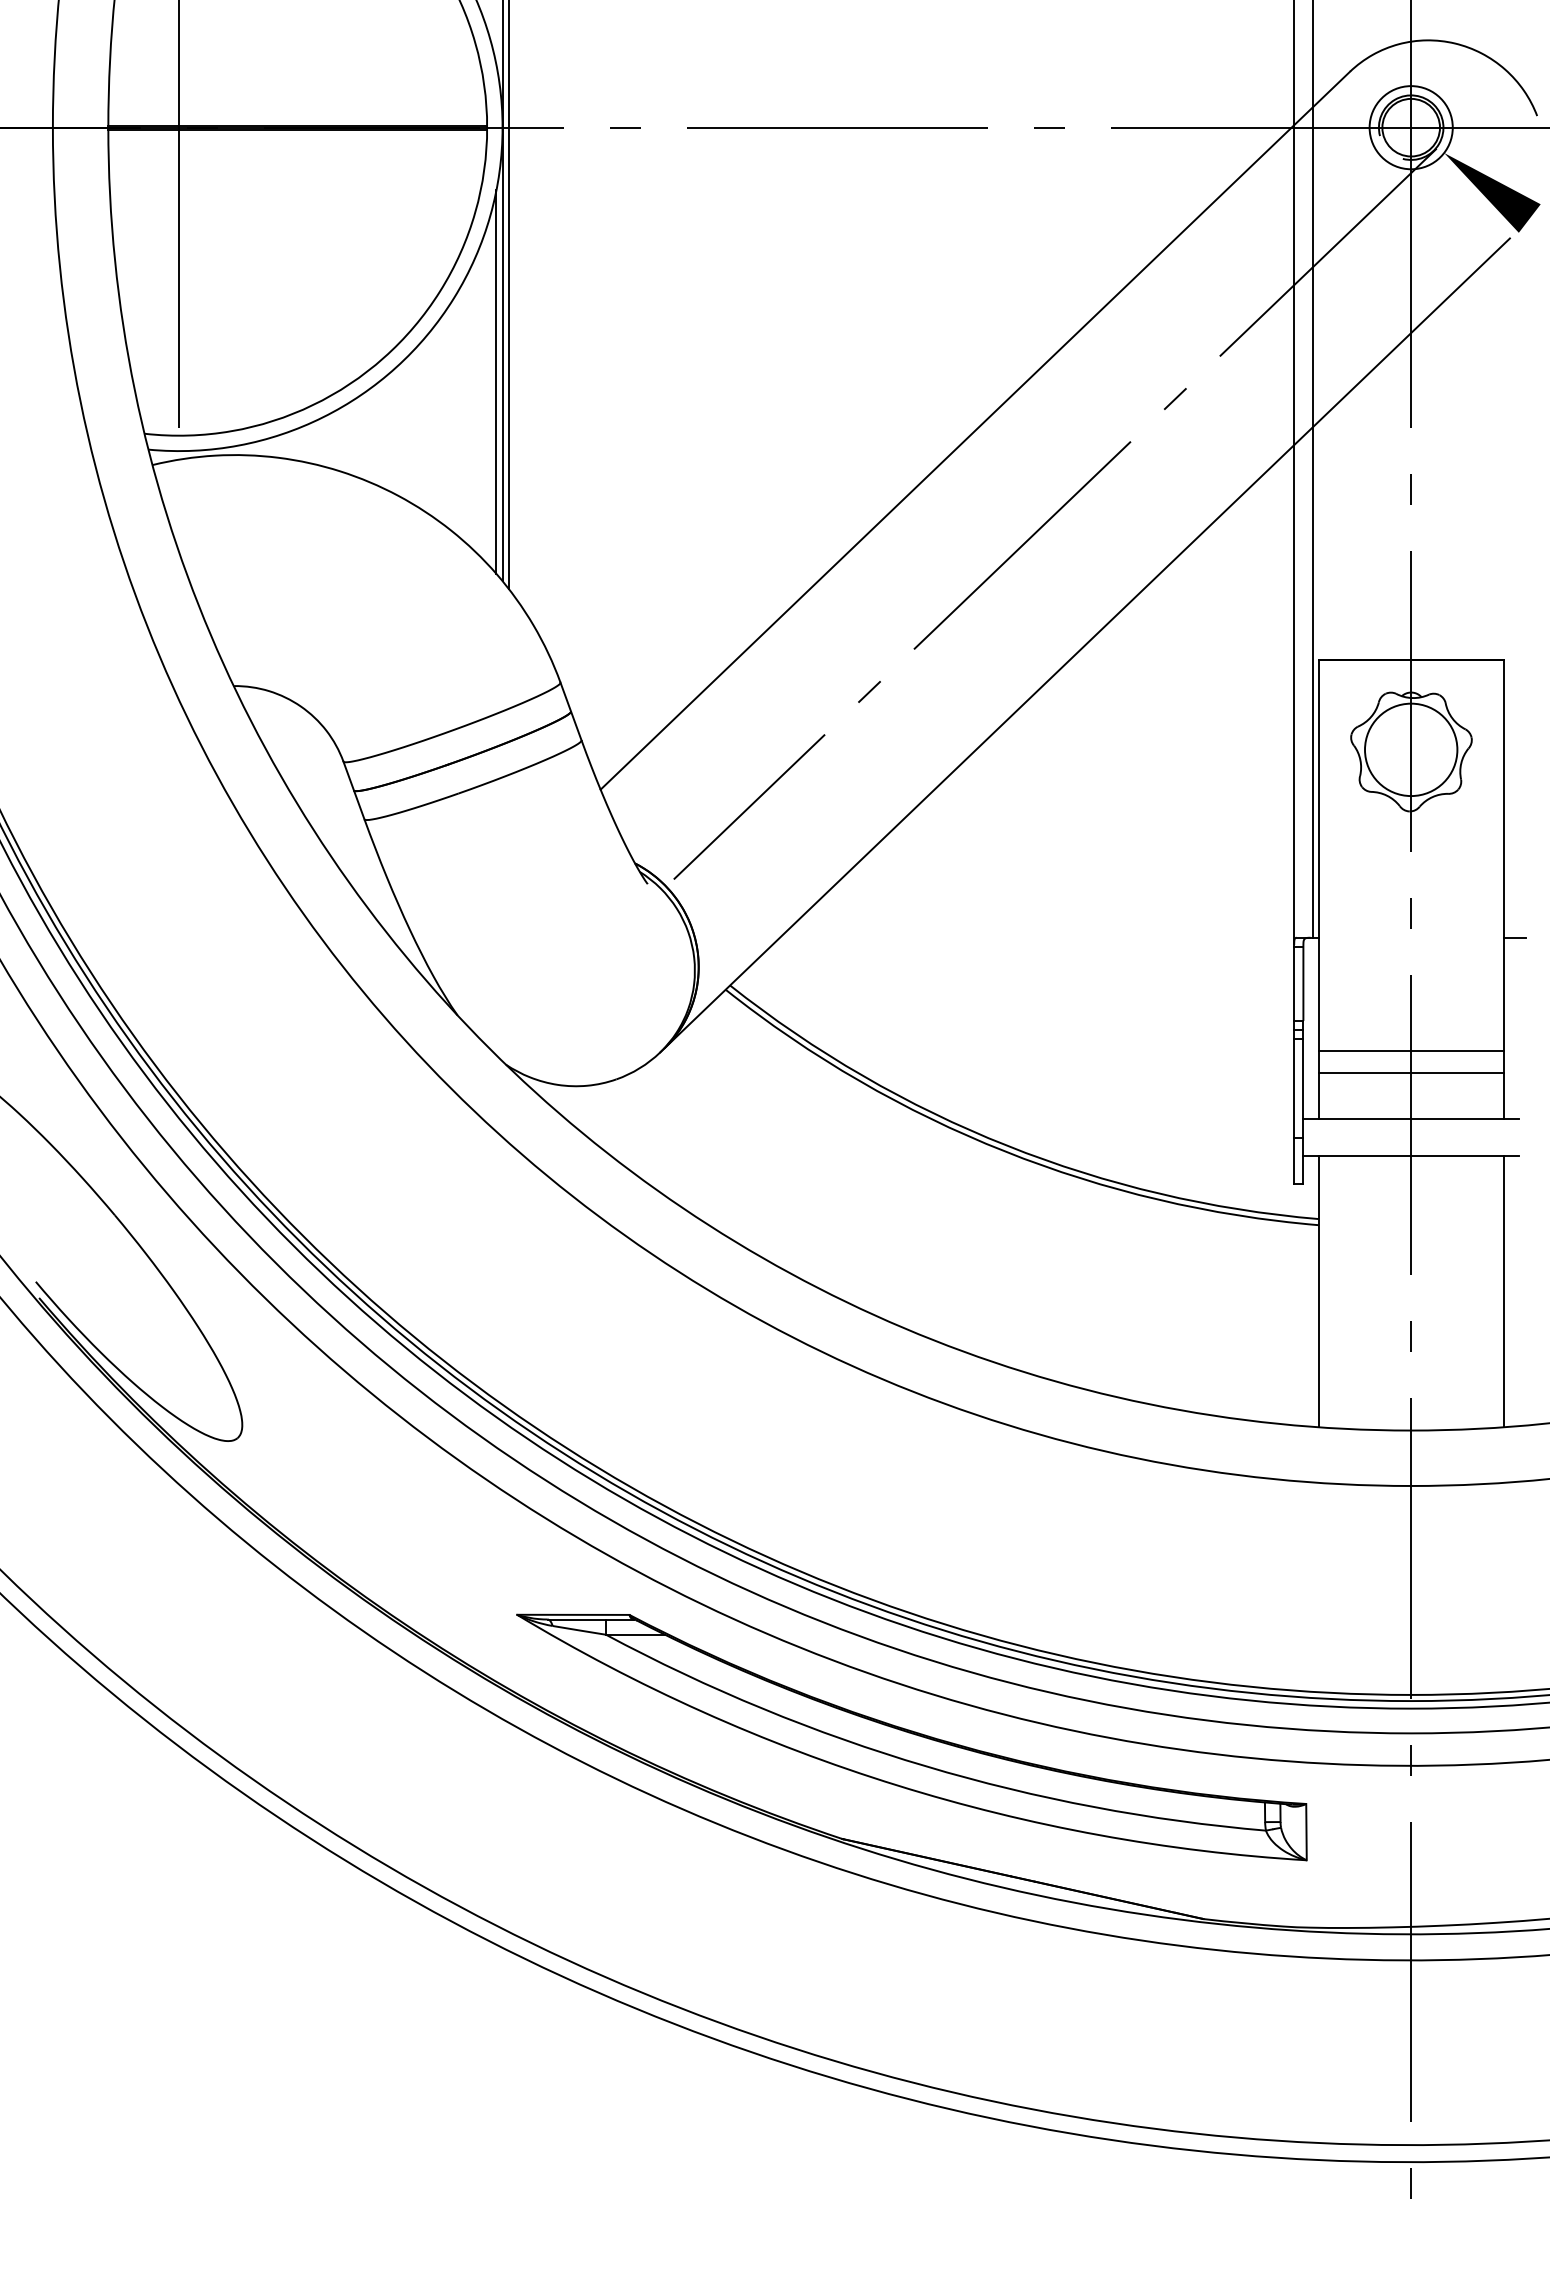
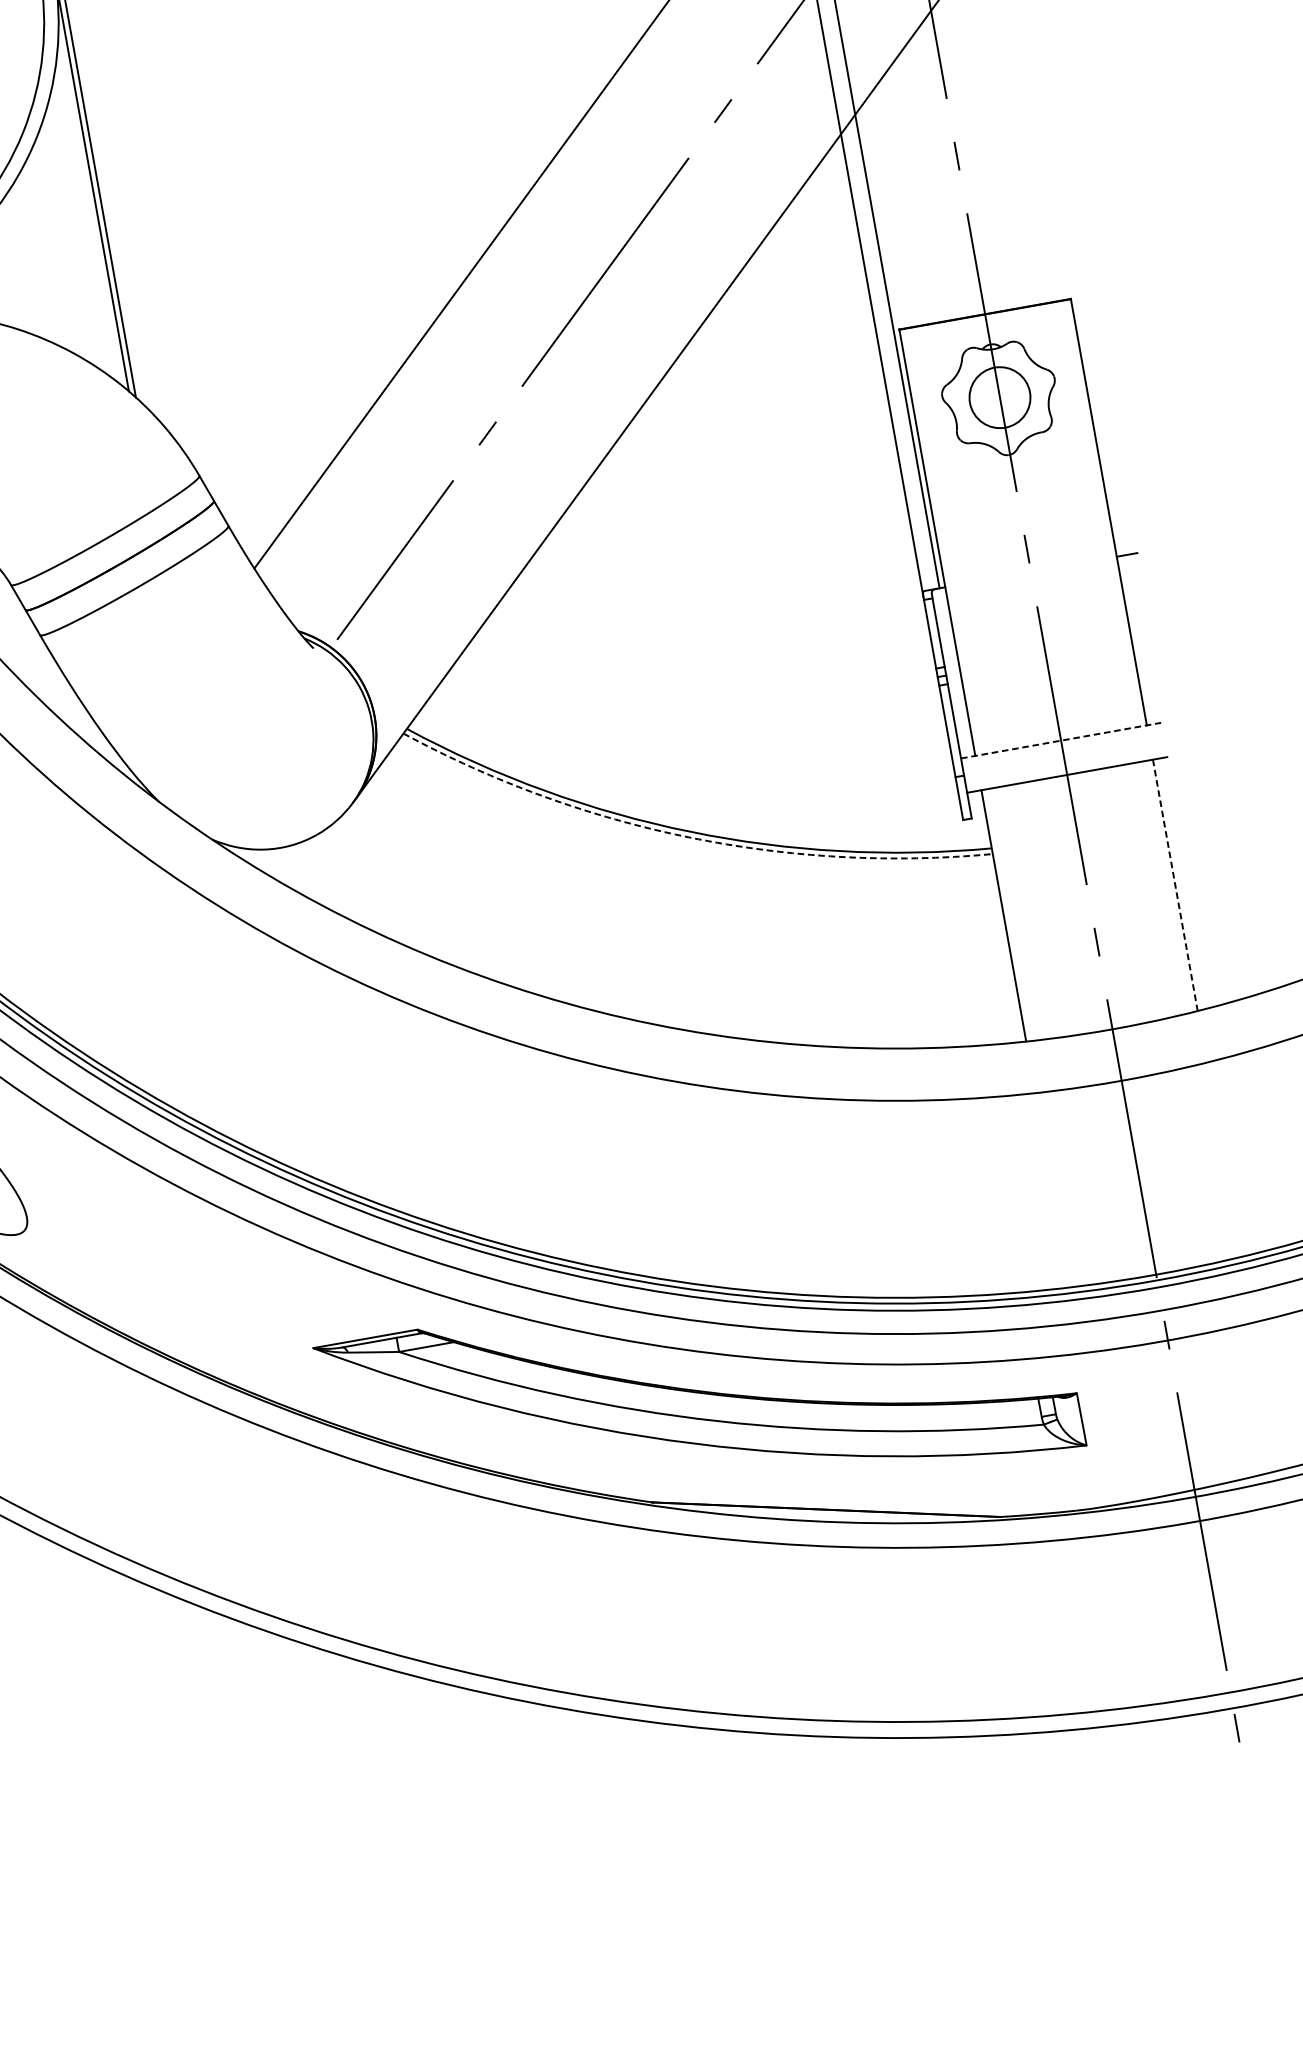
line: (496, 381) -> (90, 207), removed
circle: (1411, 749) -> (1000, 397), size x0.7
line: (1410, 1050) -> (1049, 676), removed
line: (1410, 1072) -> (1052, 697), removed
line: (1411, 1119) -> (1061, 740), solid -> dashed
arc: (1004, 1151) -> (688, 837), solid -> dashed
line: (1503, 1292) -> (1175, 885), solid -> dashed

